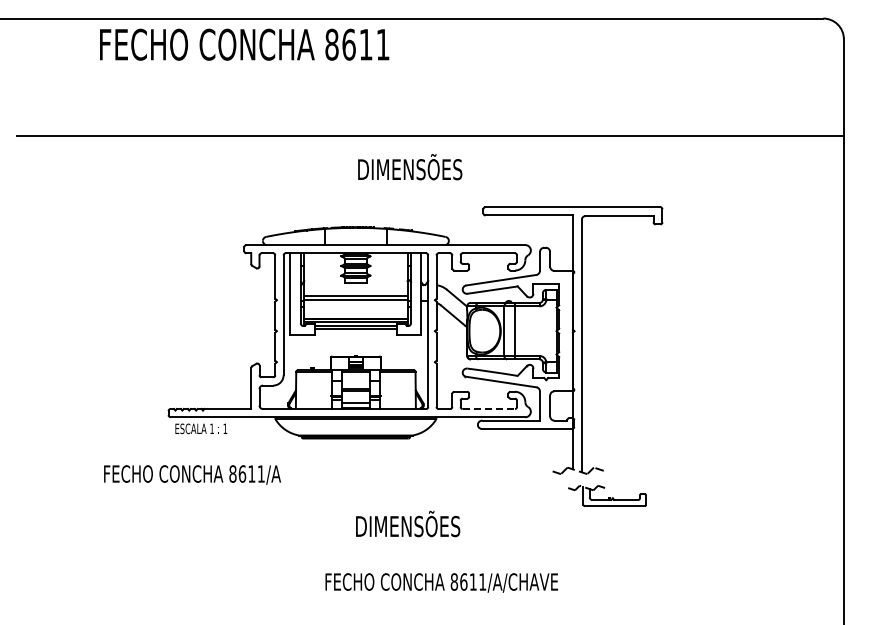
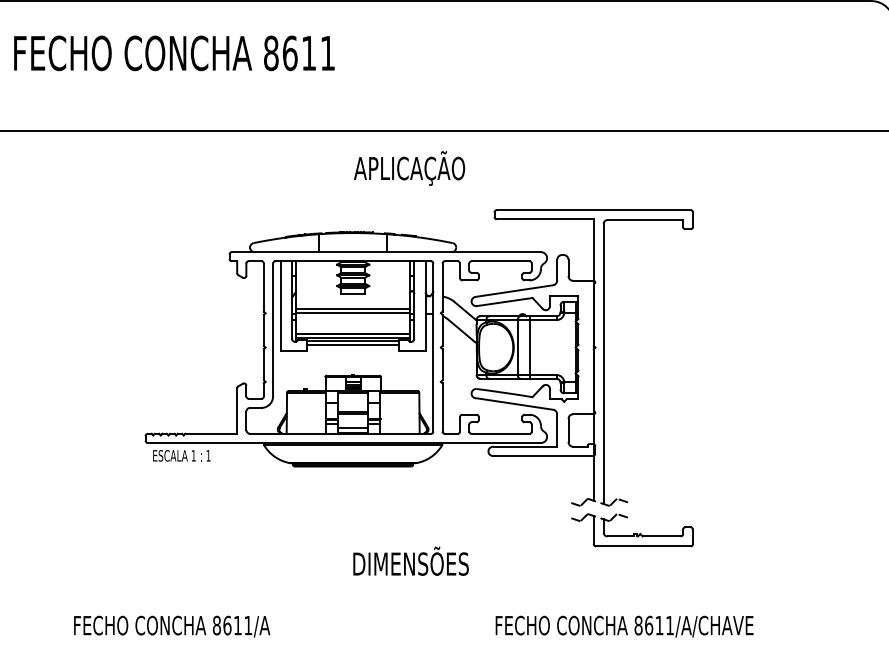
text: (244, 44) -> (174, 53), moved
text: (409, 169) -> (412, 168), DIMENSÕES -> APLICAÇÃO
line: (489, 409) -> (501, 434), dashed -> solid
text: (192, 474) -> (172, 626), moved
part: (607, 495) -> (632, 529), size x1.43
text: (441, 582) -> (624, 626), moved

